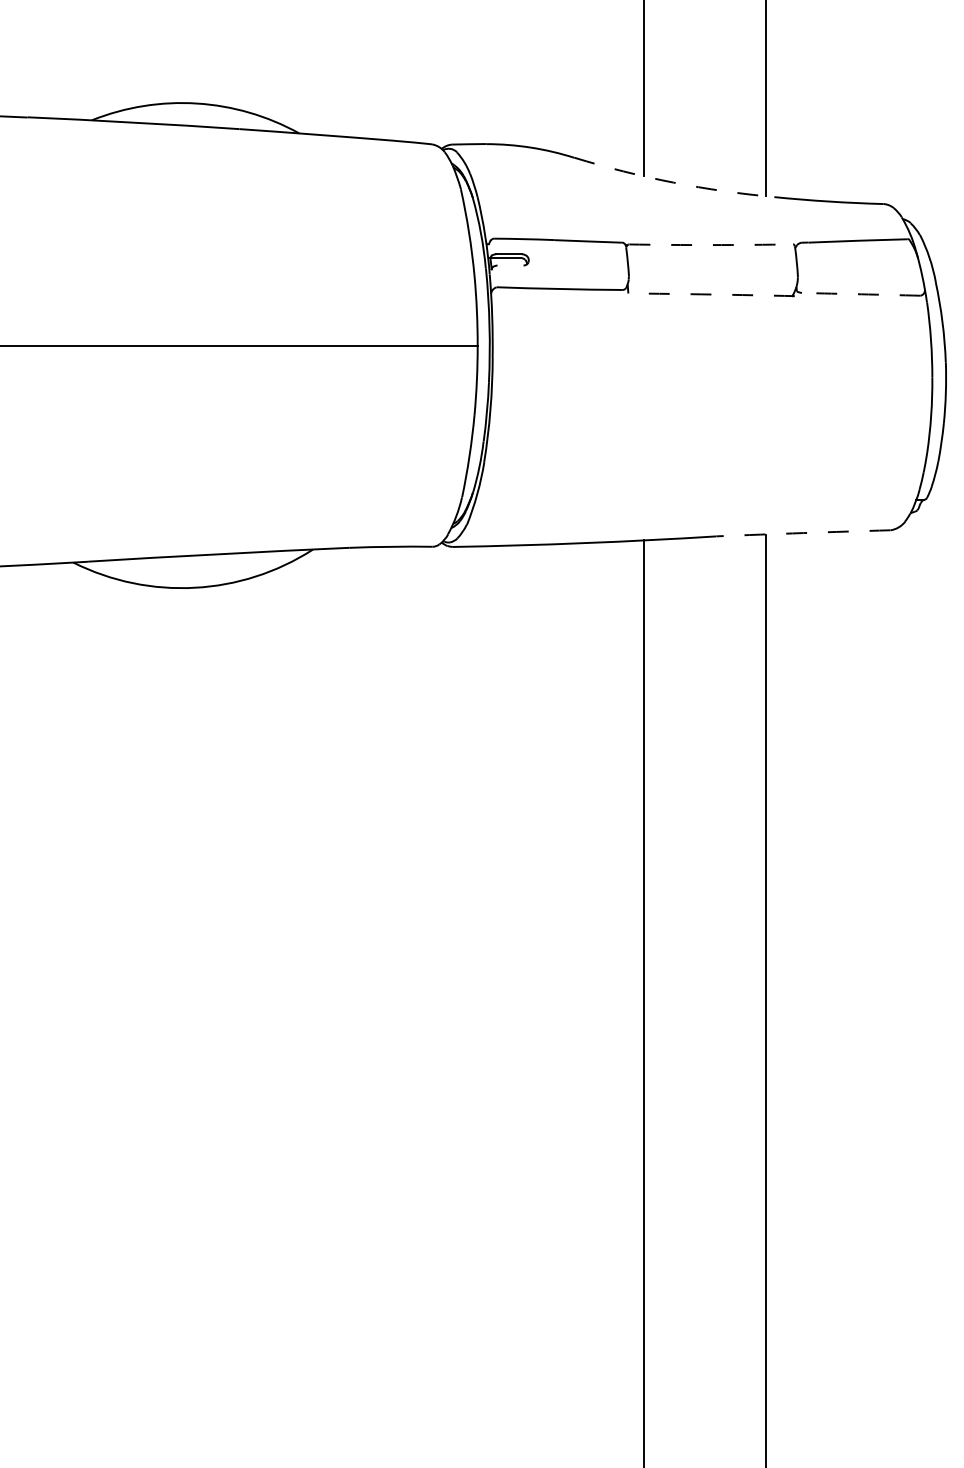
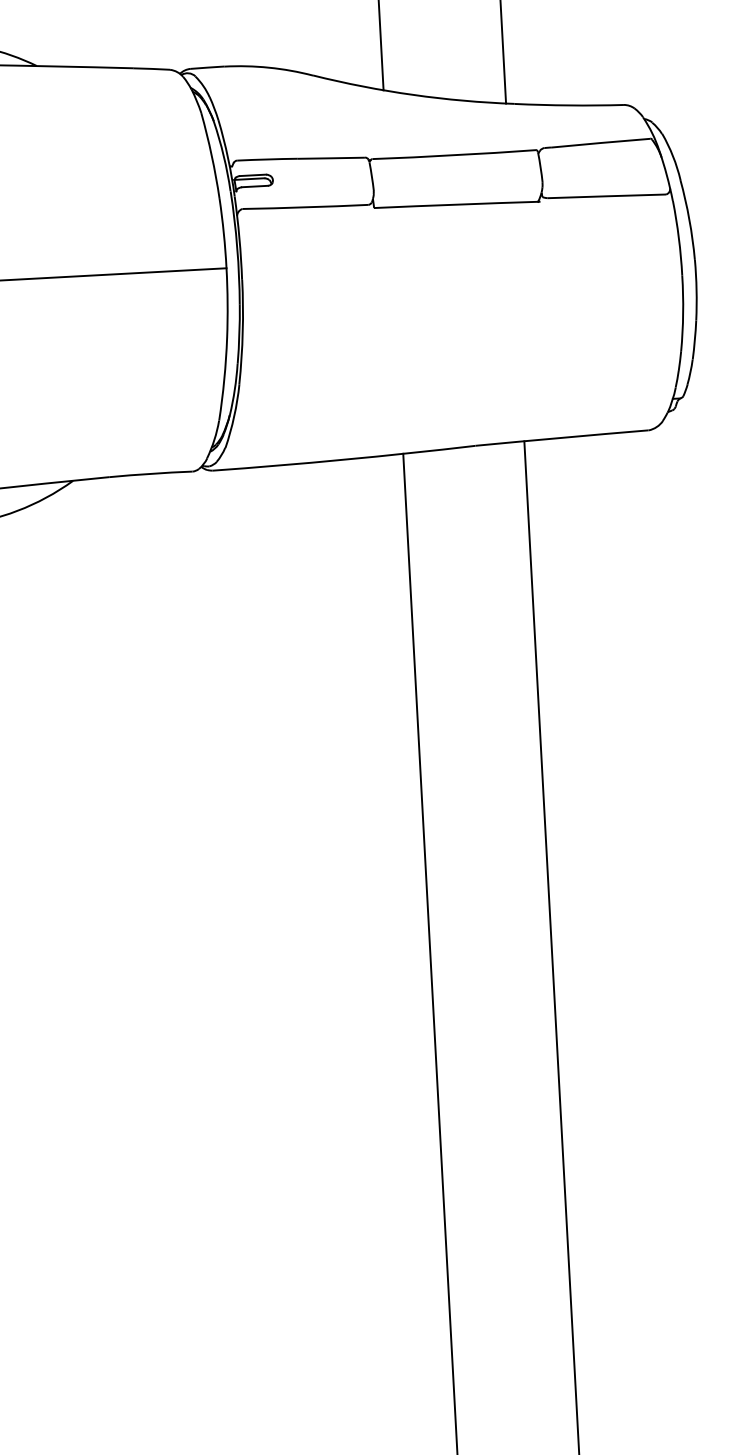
arc: (673, 182) -> (413, 94), dashed -> solid
arc: (711, 245) -> (454, 155), dashed -> solid
line: (510, 265) -> (254, 186), added
arc: (711, 294) -> (457, 204), dashed -> solid
arc: (861, 294) -> (607, 196), dashed -> solid
arc: (803, 533) -> (562, 438), dashed -> solid

